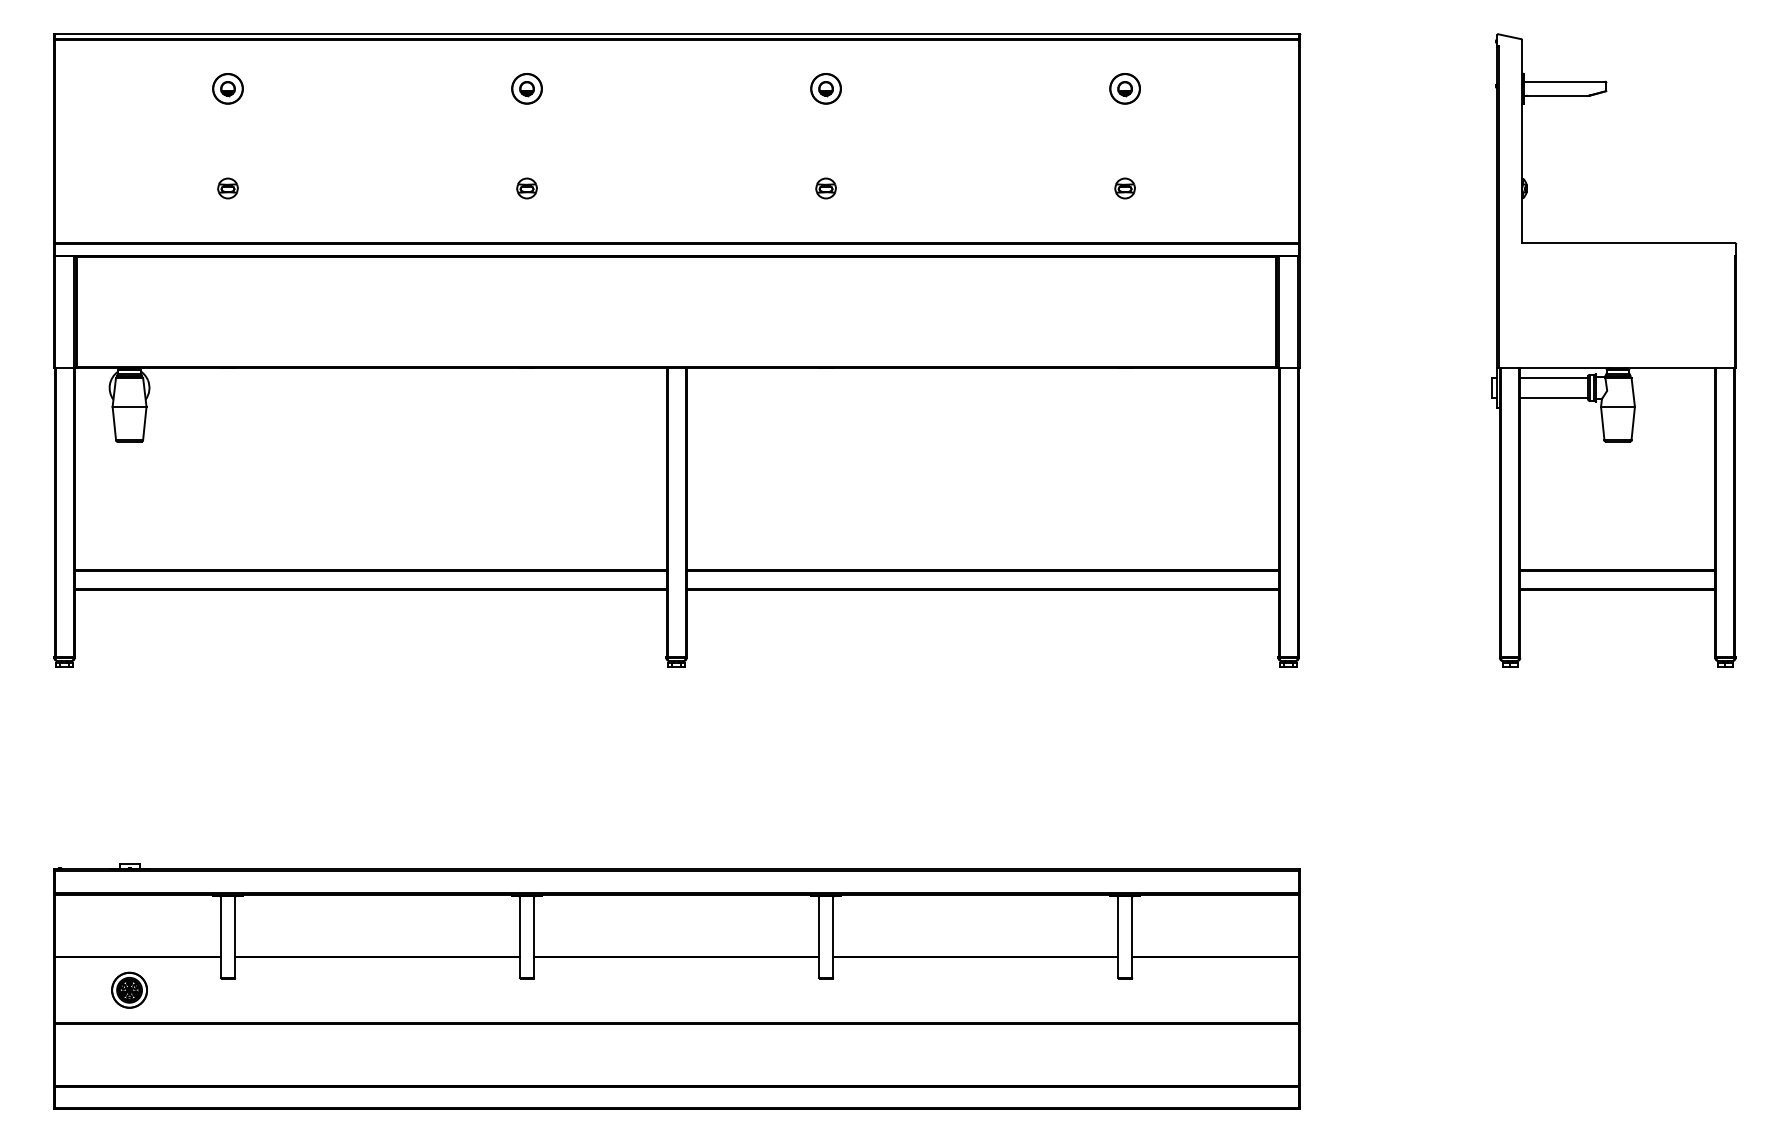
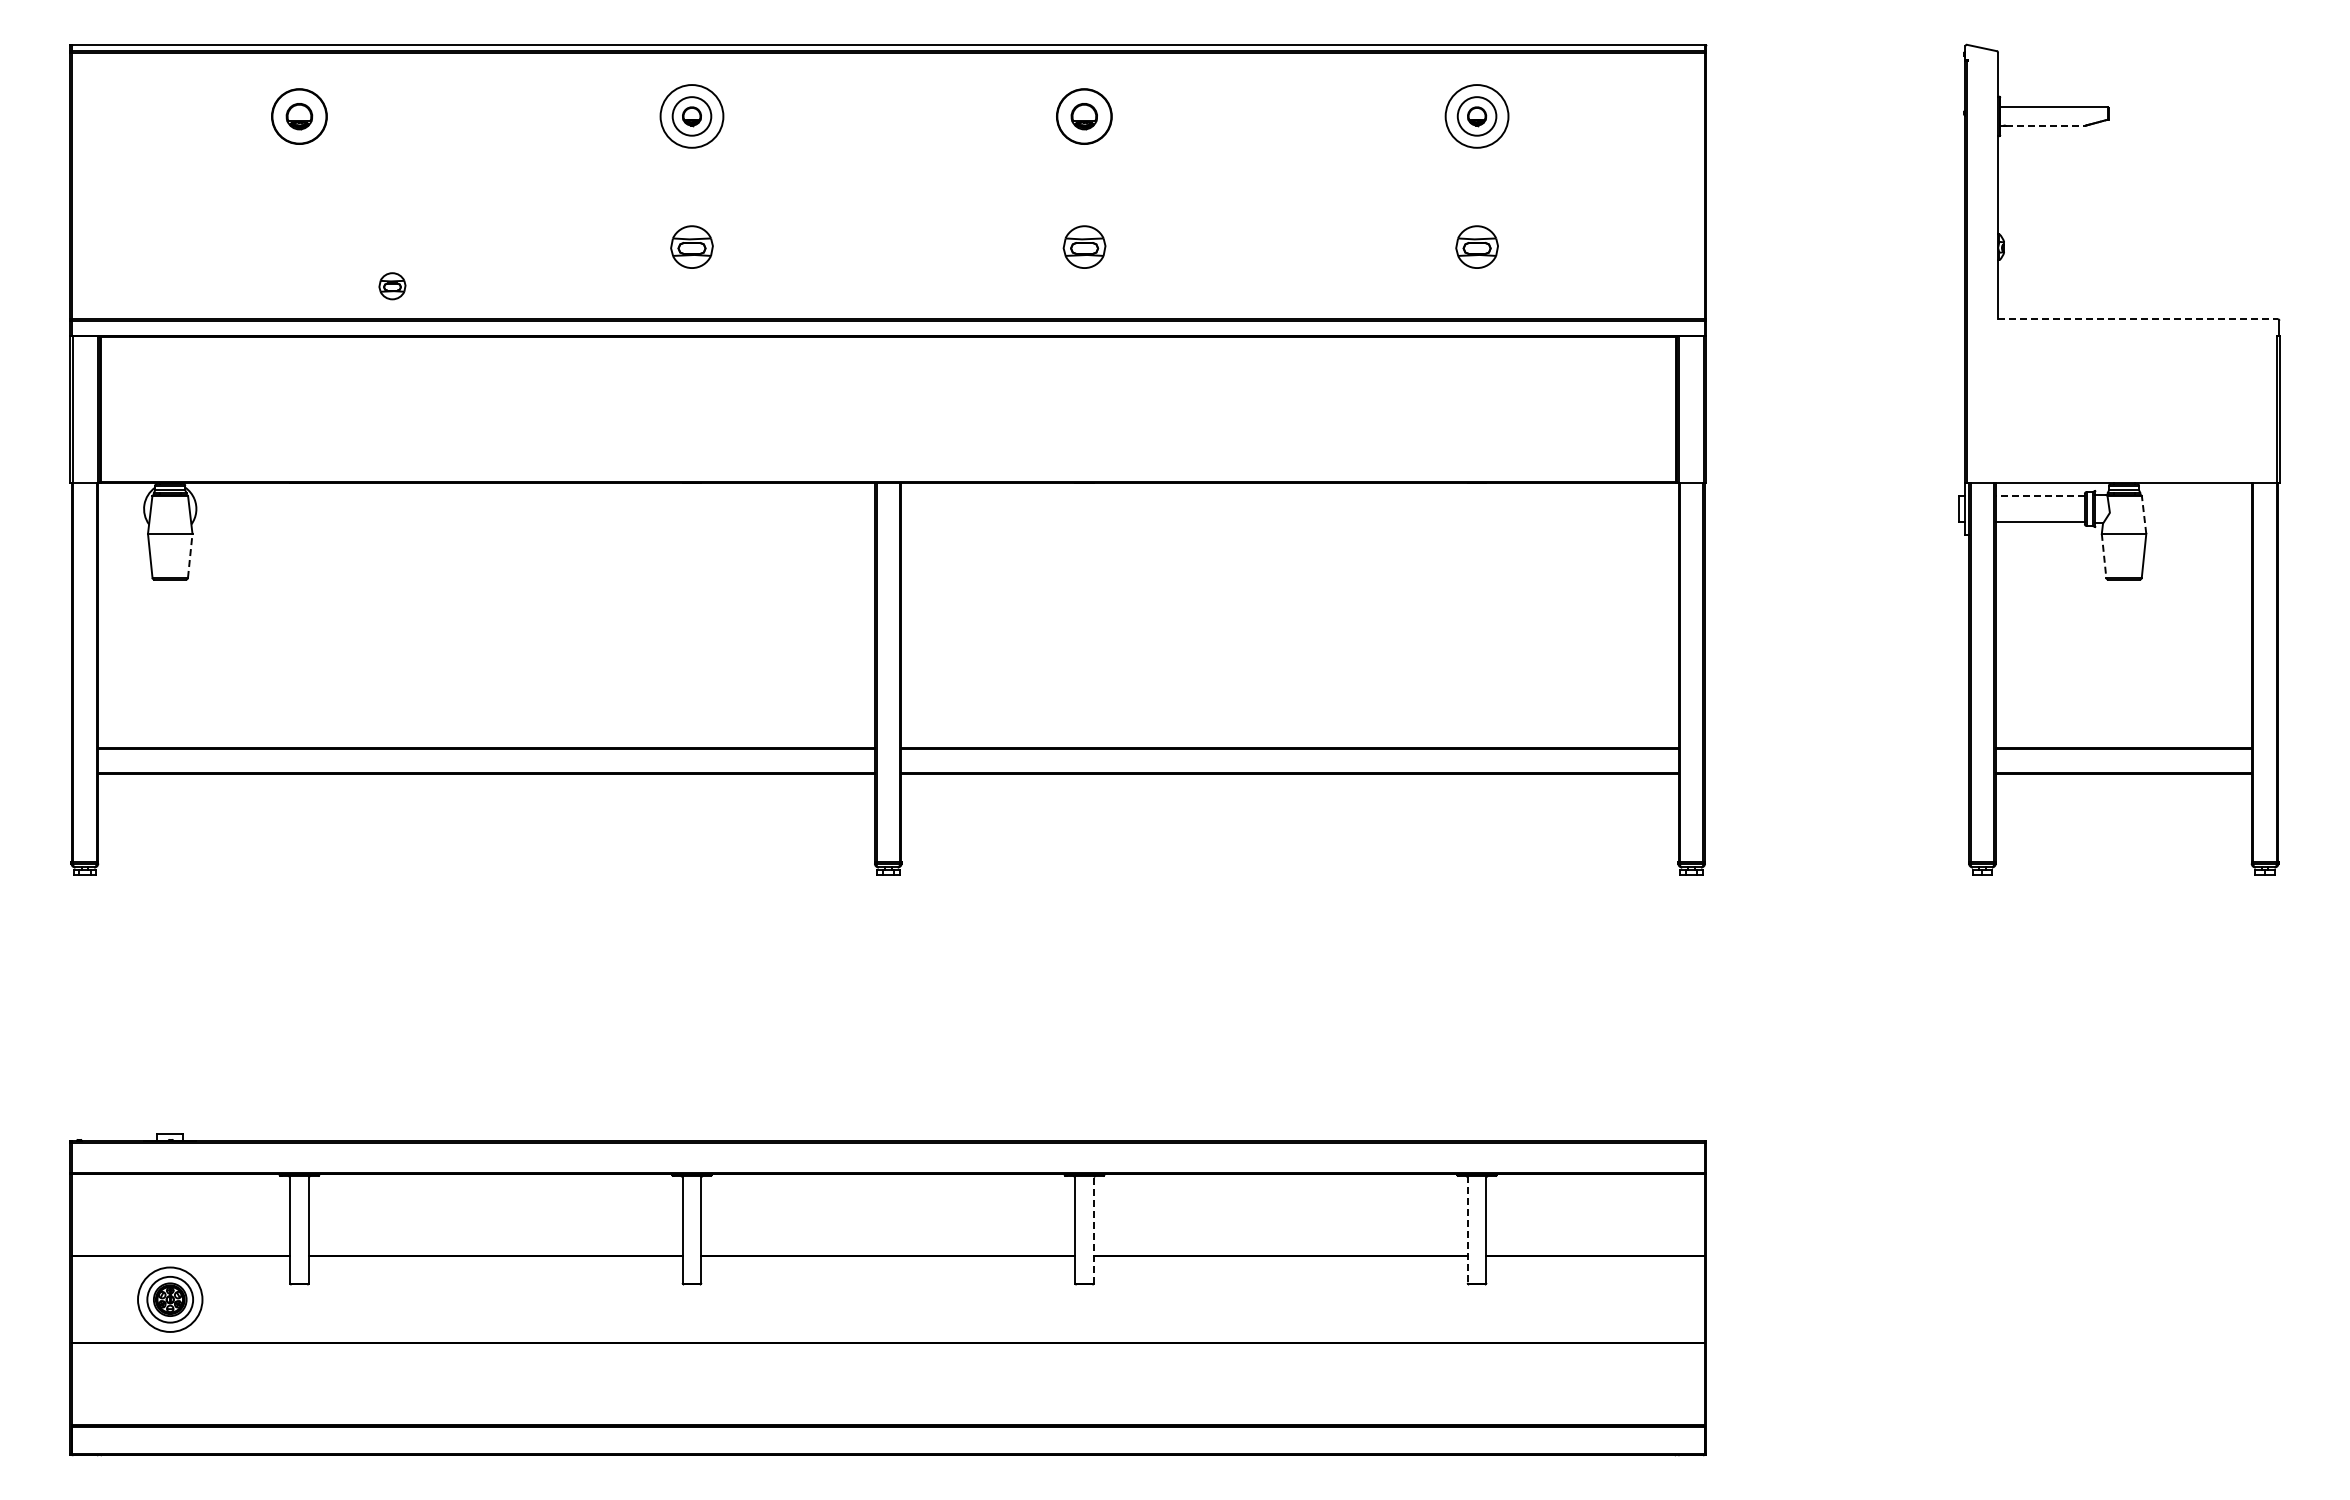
part: (228, 88) -> (299, 115), size x1.4
circle: (526, 88) -> (691, 116), size x1.6
part: (826, 88) -> (1084, 115), size x1.4
circle: (1124, 88) -> (1476, 116), size x1.6
line: (1558, 95) -> (2046, 125), solid -> dashed
part: (228, 188) -> (392, 286), moved
part: (526, 188) -> (691, 247), size x1.6
part: (826, 188) -> (1084, 247), size x1.6
part: (1124, 188) -> (1476, 247), size x1.6
line: (1628, 243) -> (2138, 319), solid -> dashed
line: (1554, 377) -> (2040, 495), solid -> dashed
line: (1633, 392) -> (2144, 515), solid -> dashed
line: (145, 423) -> (190, 555), solid -> dashed
line: (1603, 424) -> (2104, 556), solid -> dashed
line: (832, 936) -> (1093, 1229), solid -> dashed
line: (1117, 936) -> (1467, 1229), solid -> dashed
circle: (129, 990) -> (170, 1299), size x1.4

